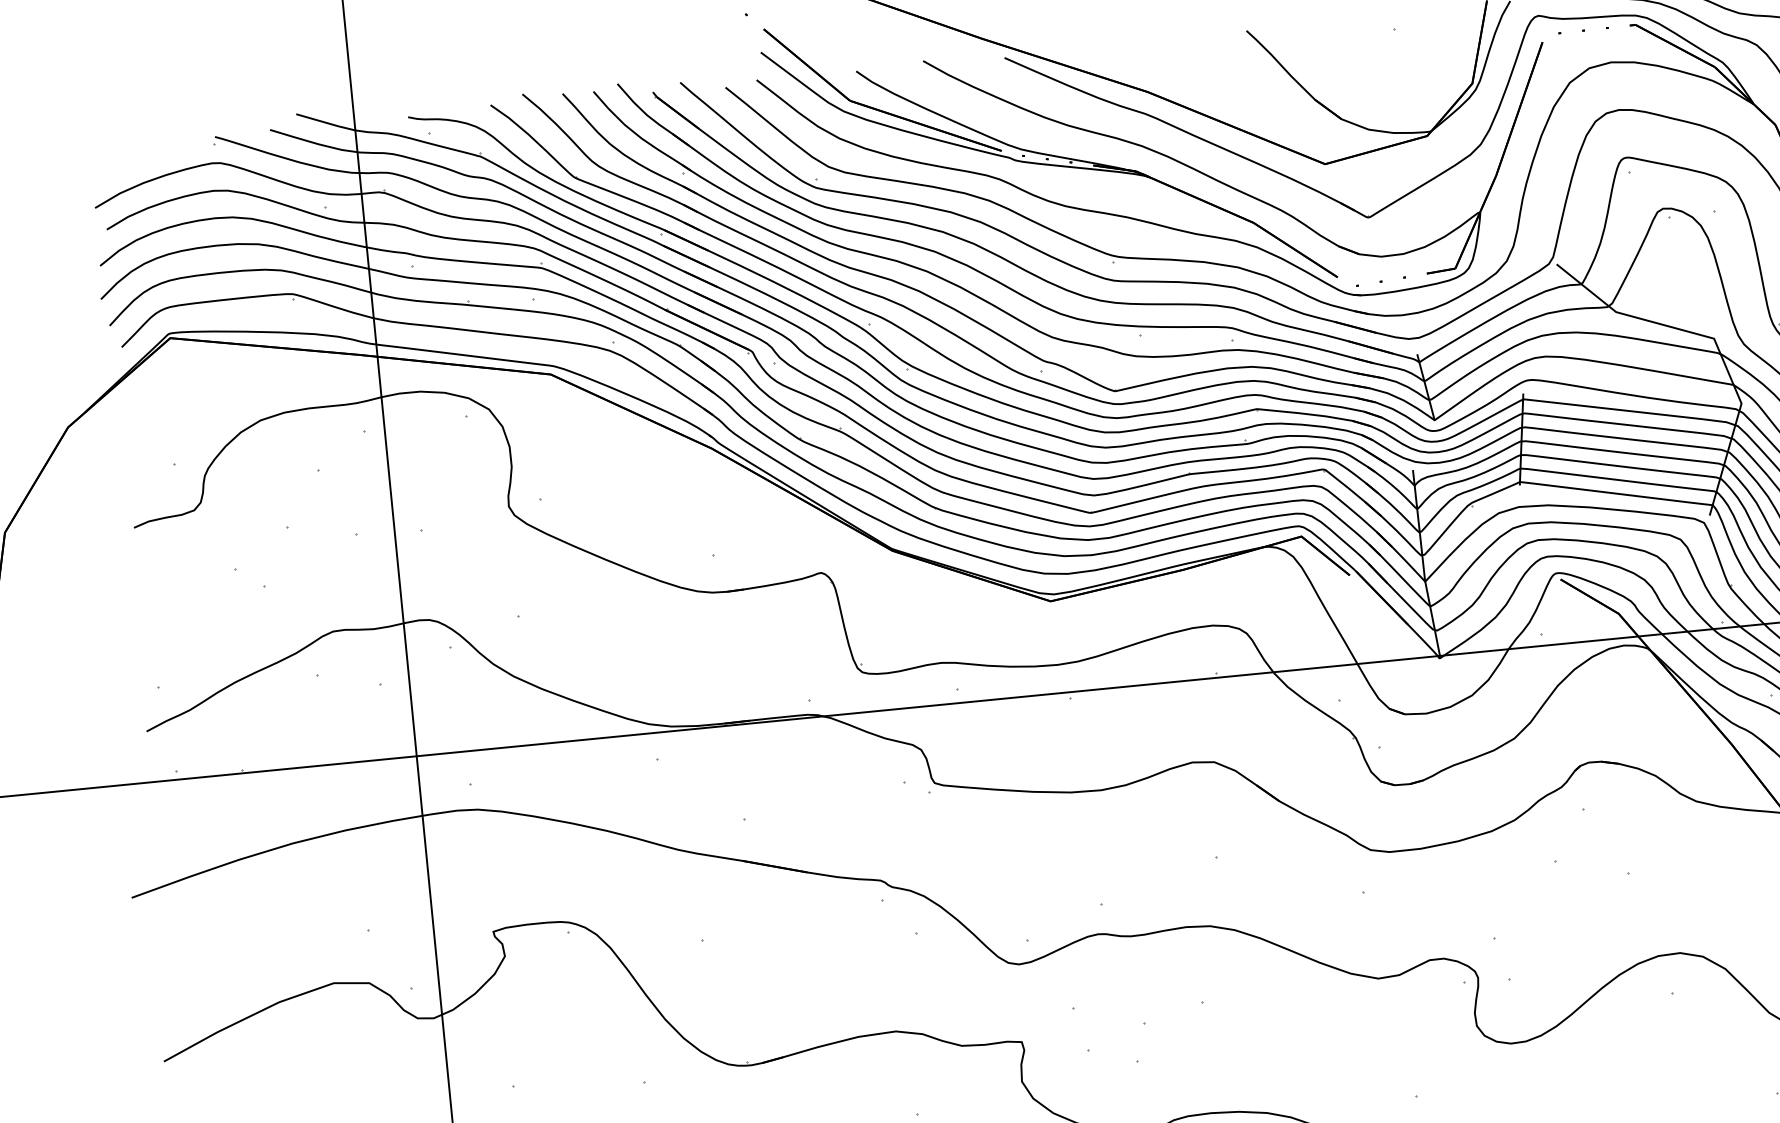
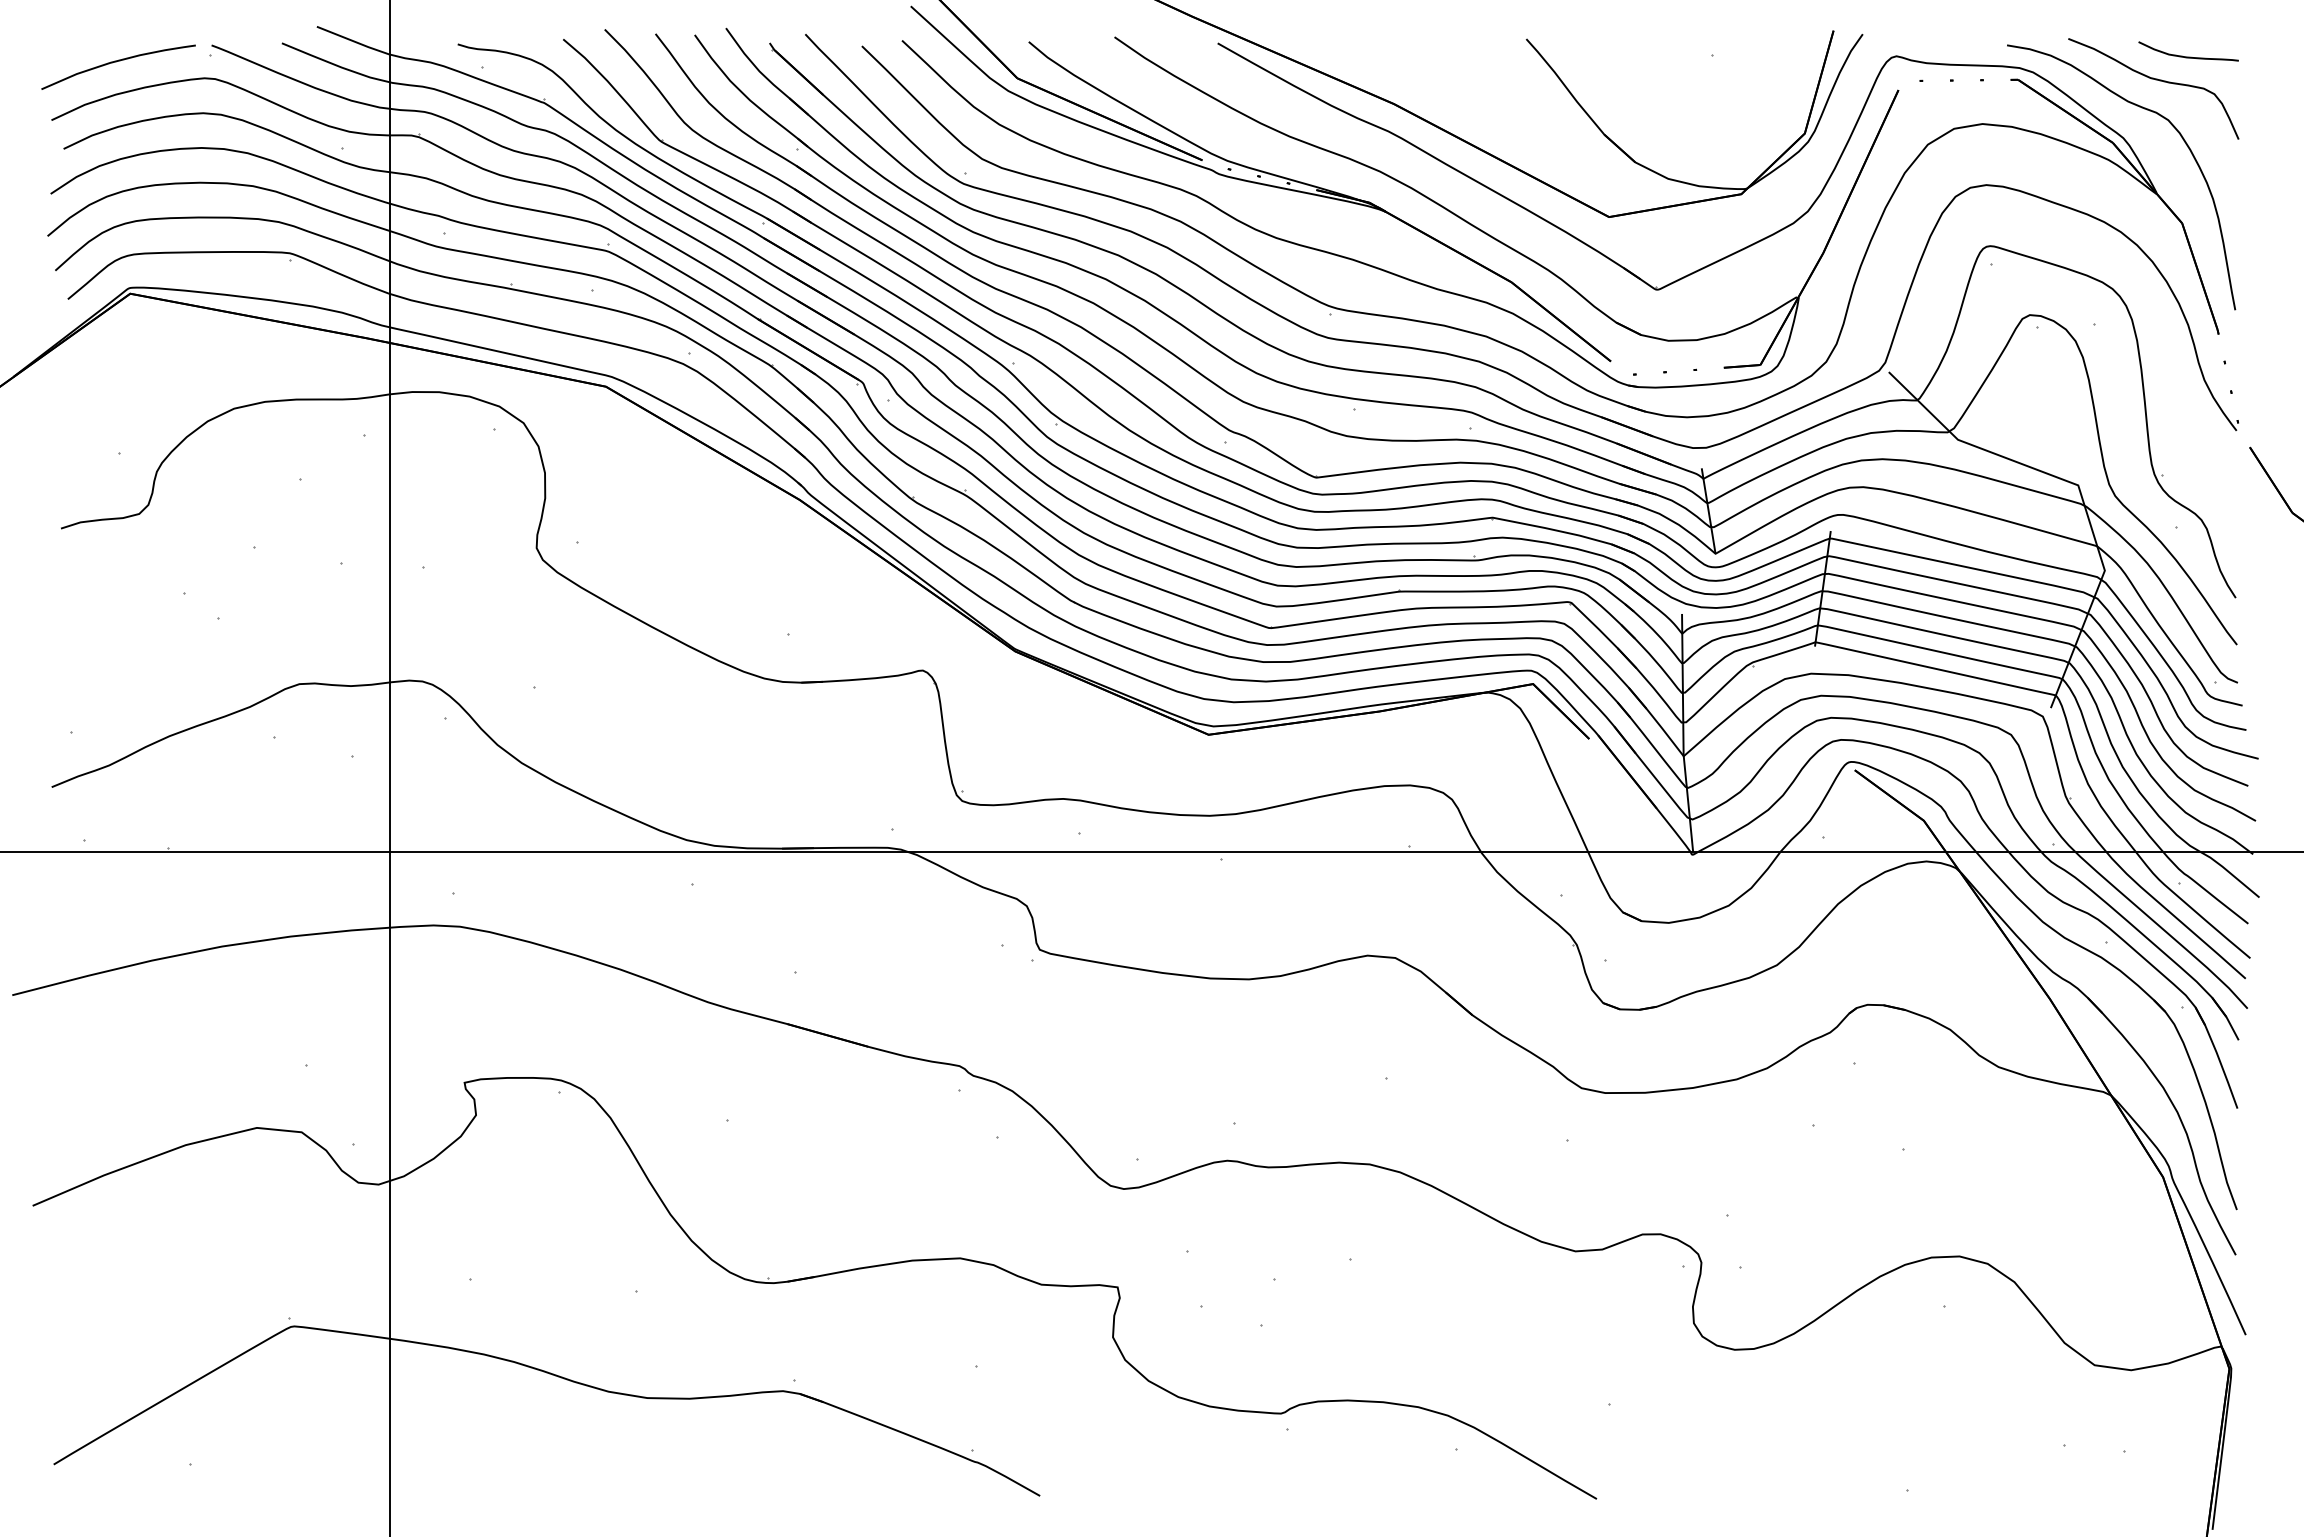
curve: (141, 157) -> (116, 62), added

